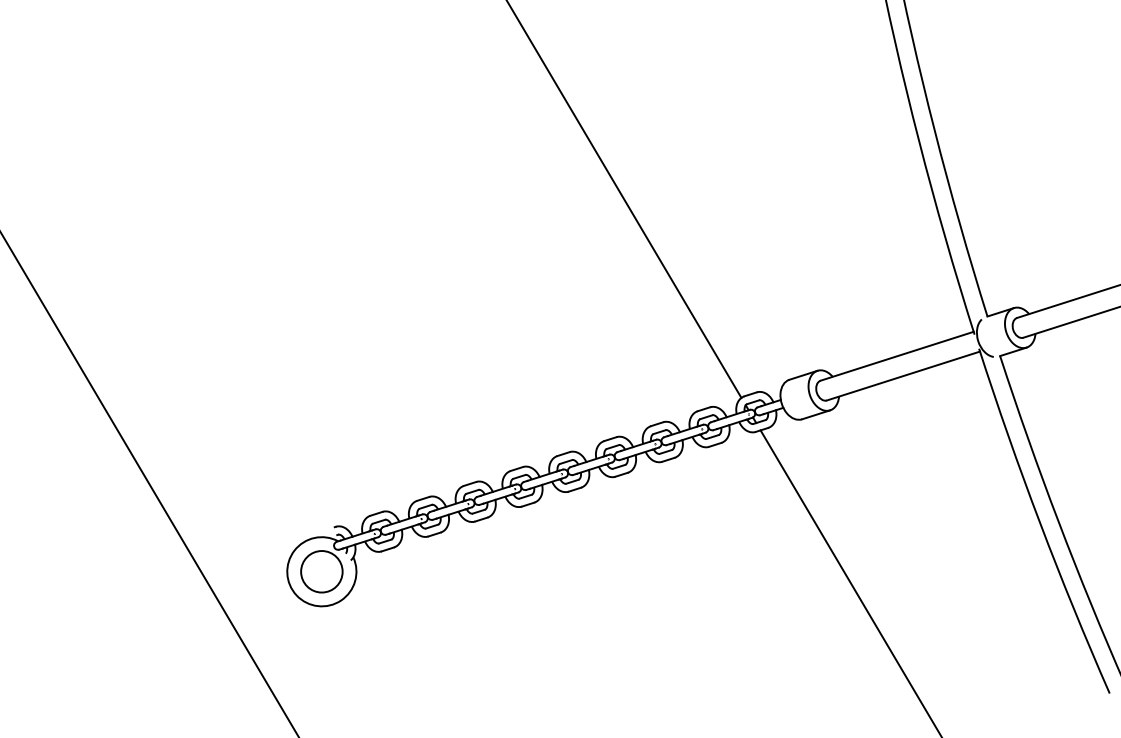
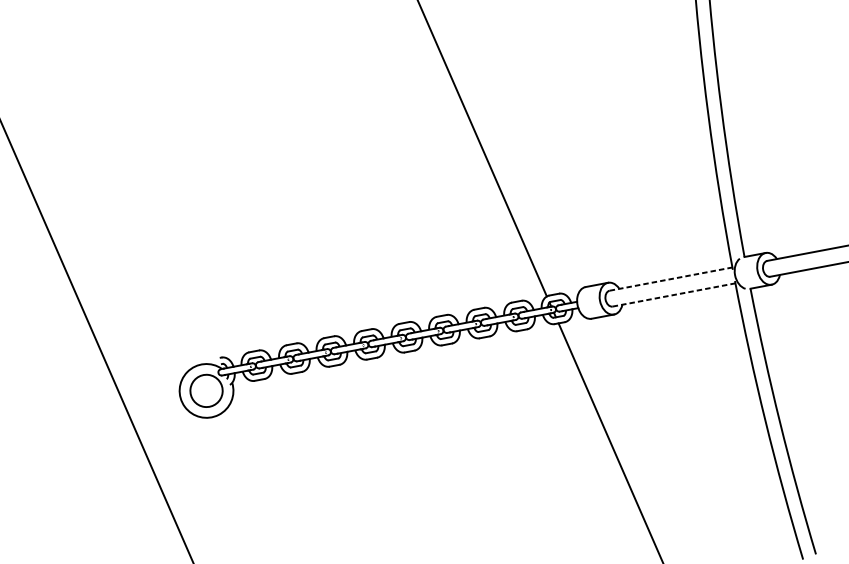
line: (897, 356) -> (671, 279), solid -> dashed
line: (903, 375) -> (674, 294), solid -> dashed

